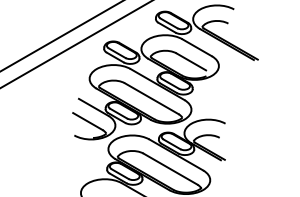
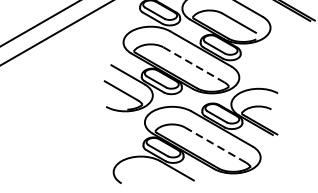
line: (151, 98) -> (193, 64), solid -> dashed
line: (170, 169) -> (215, 145), solid -> dashed

